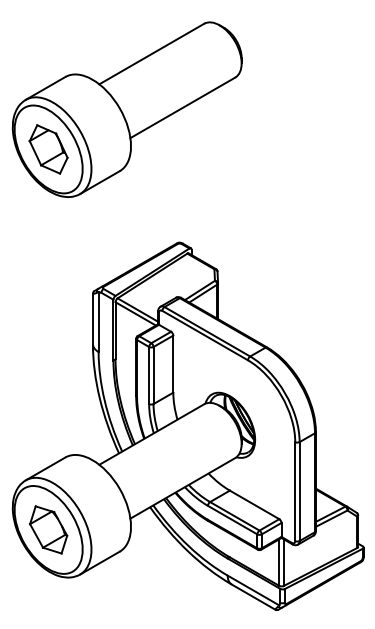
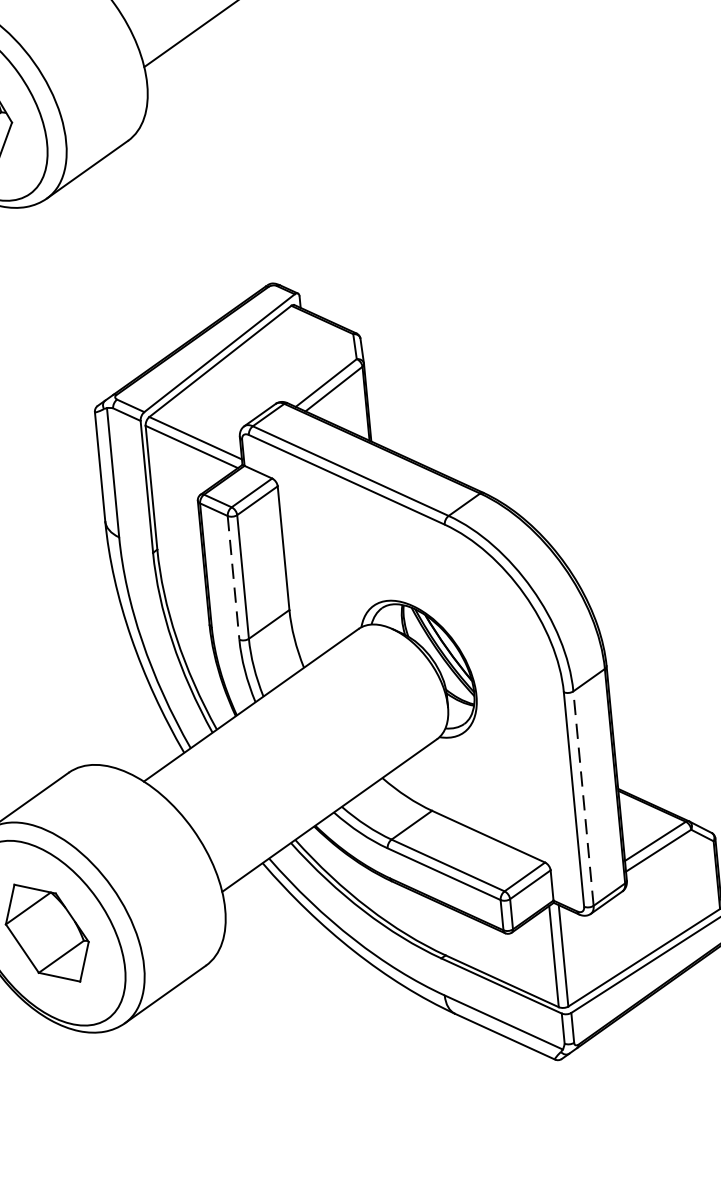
line: (149, 375) -> (234, 577), solid -> dashed
line: (299, 491) -> (583, 798), solid -> dashed

